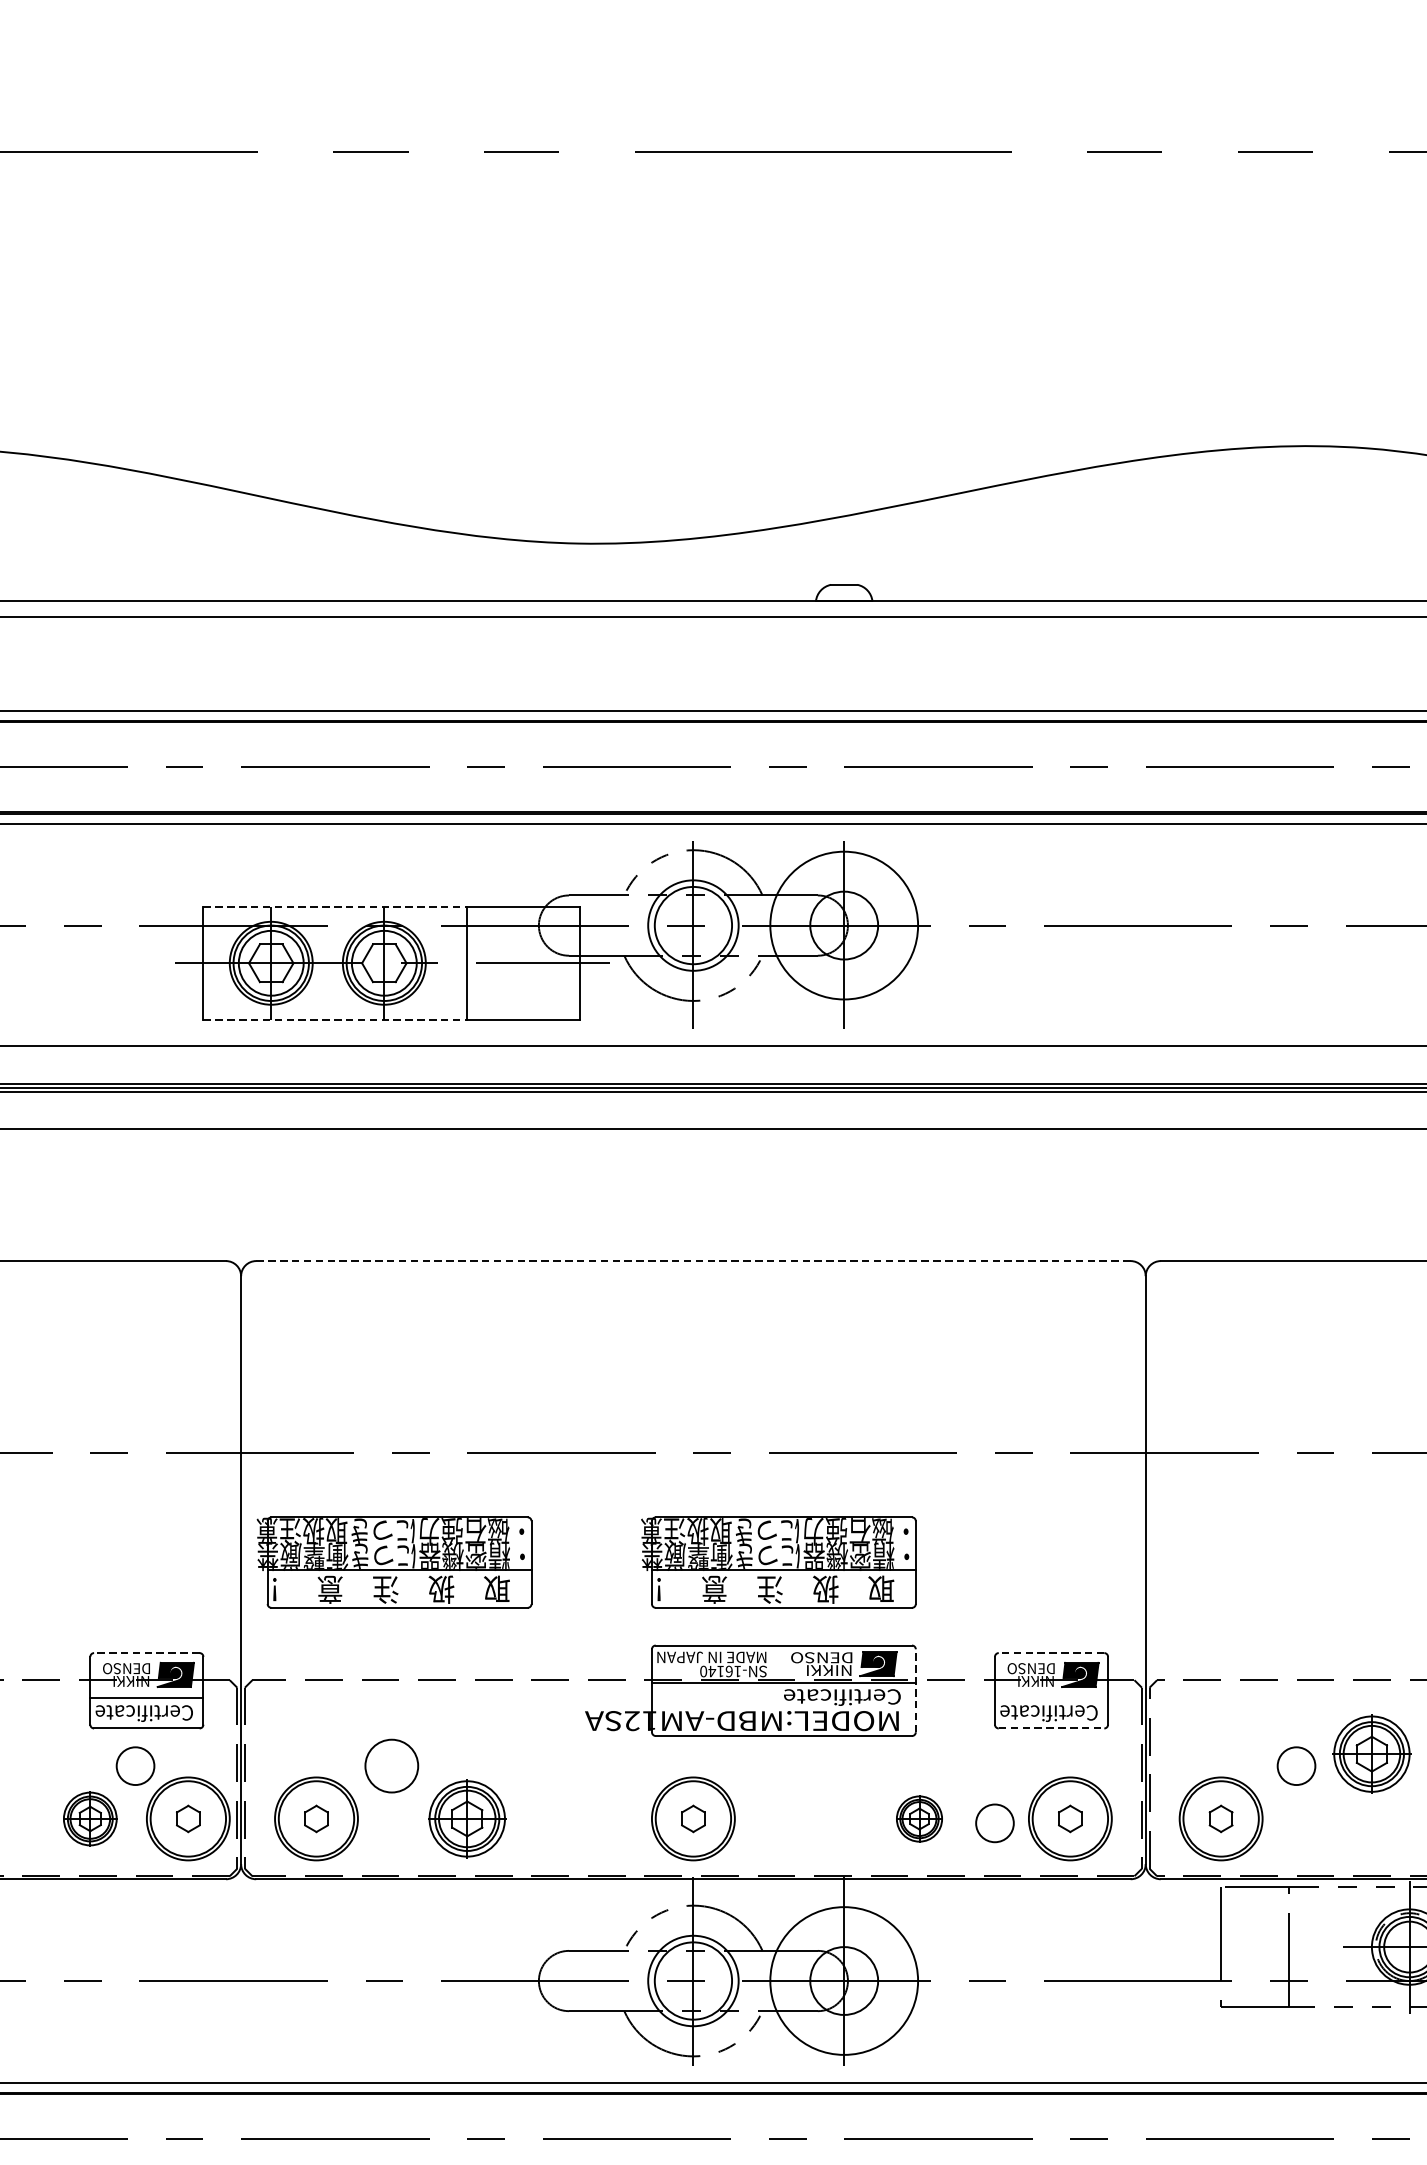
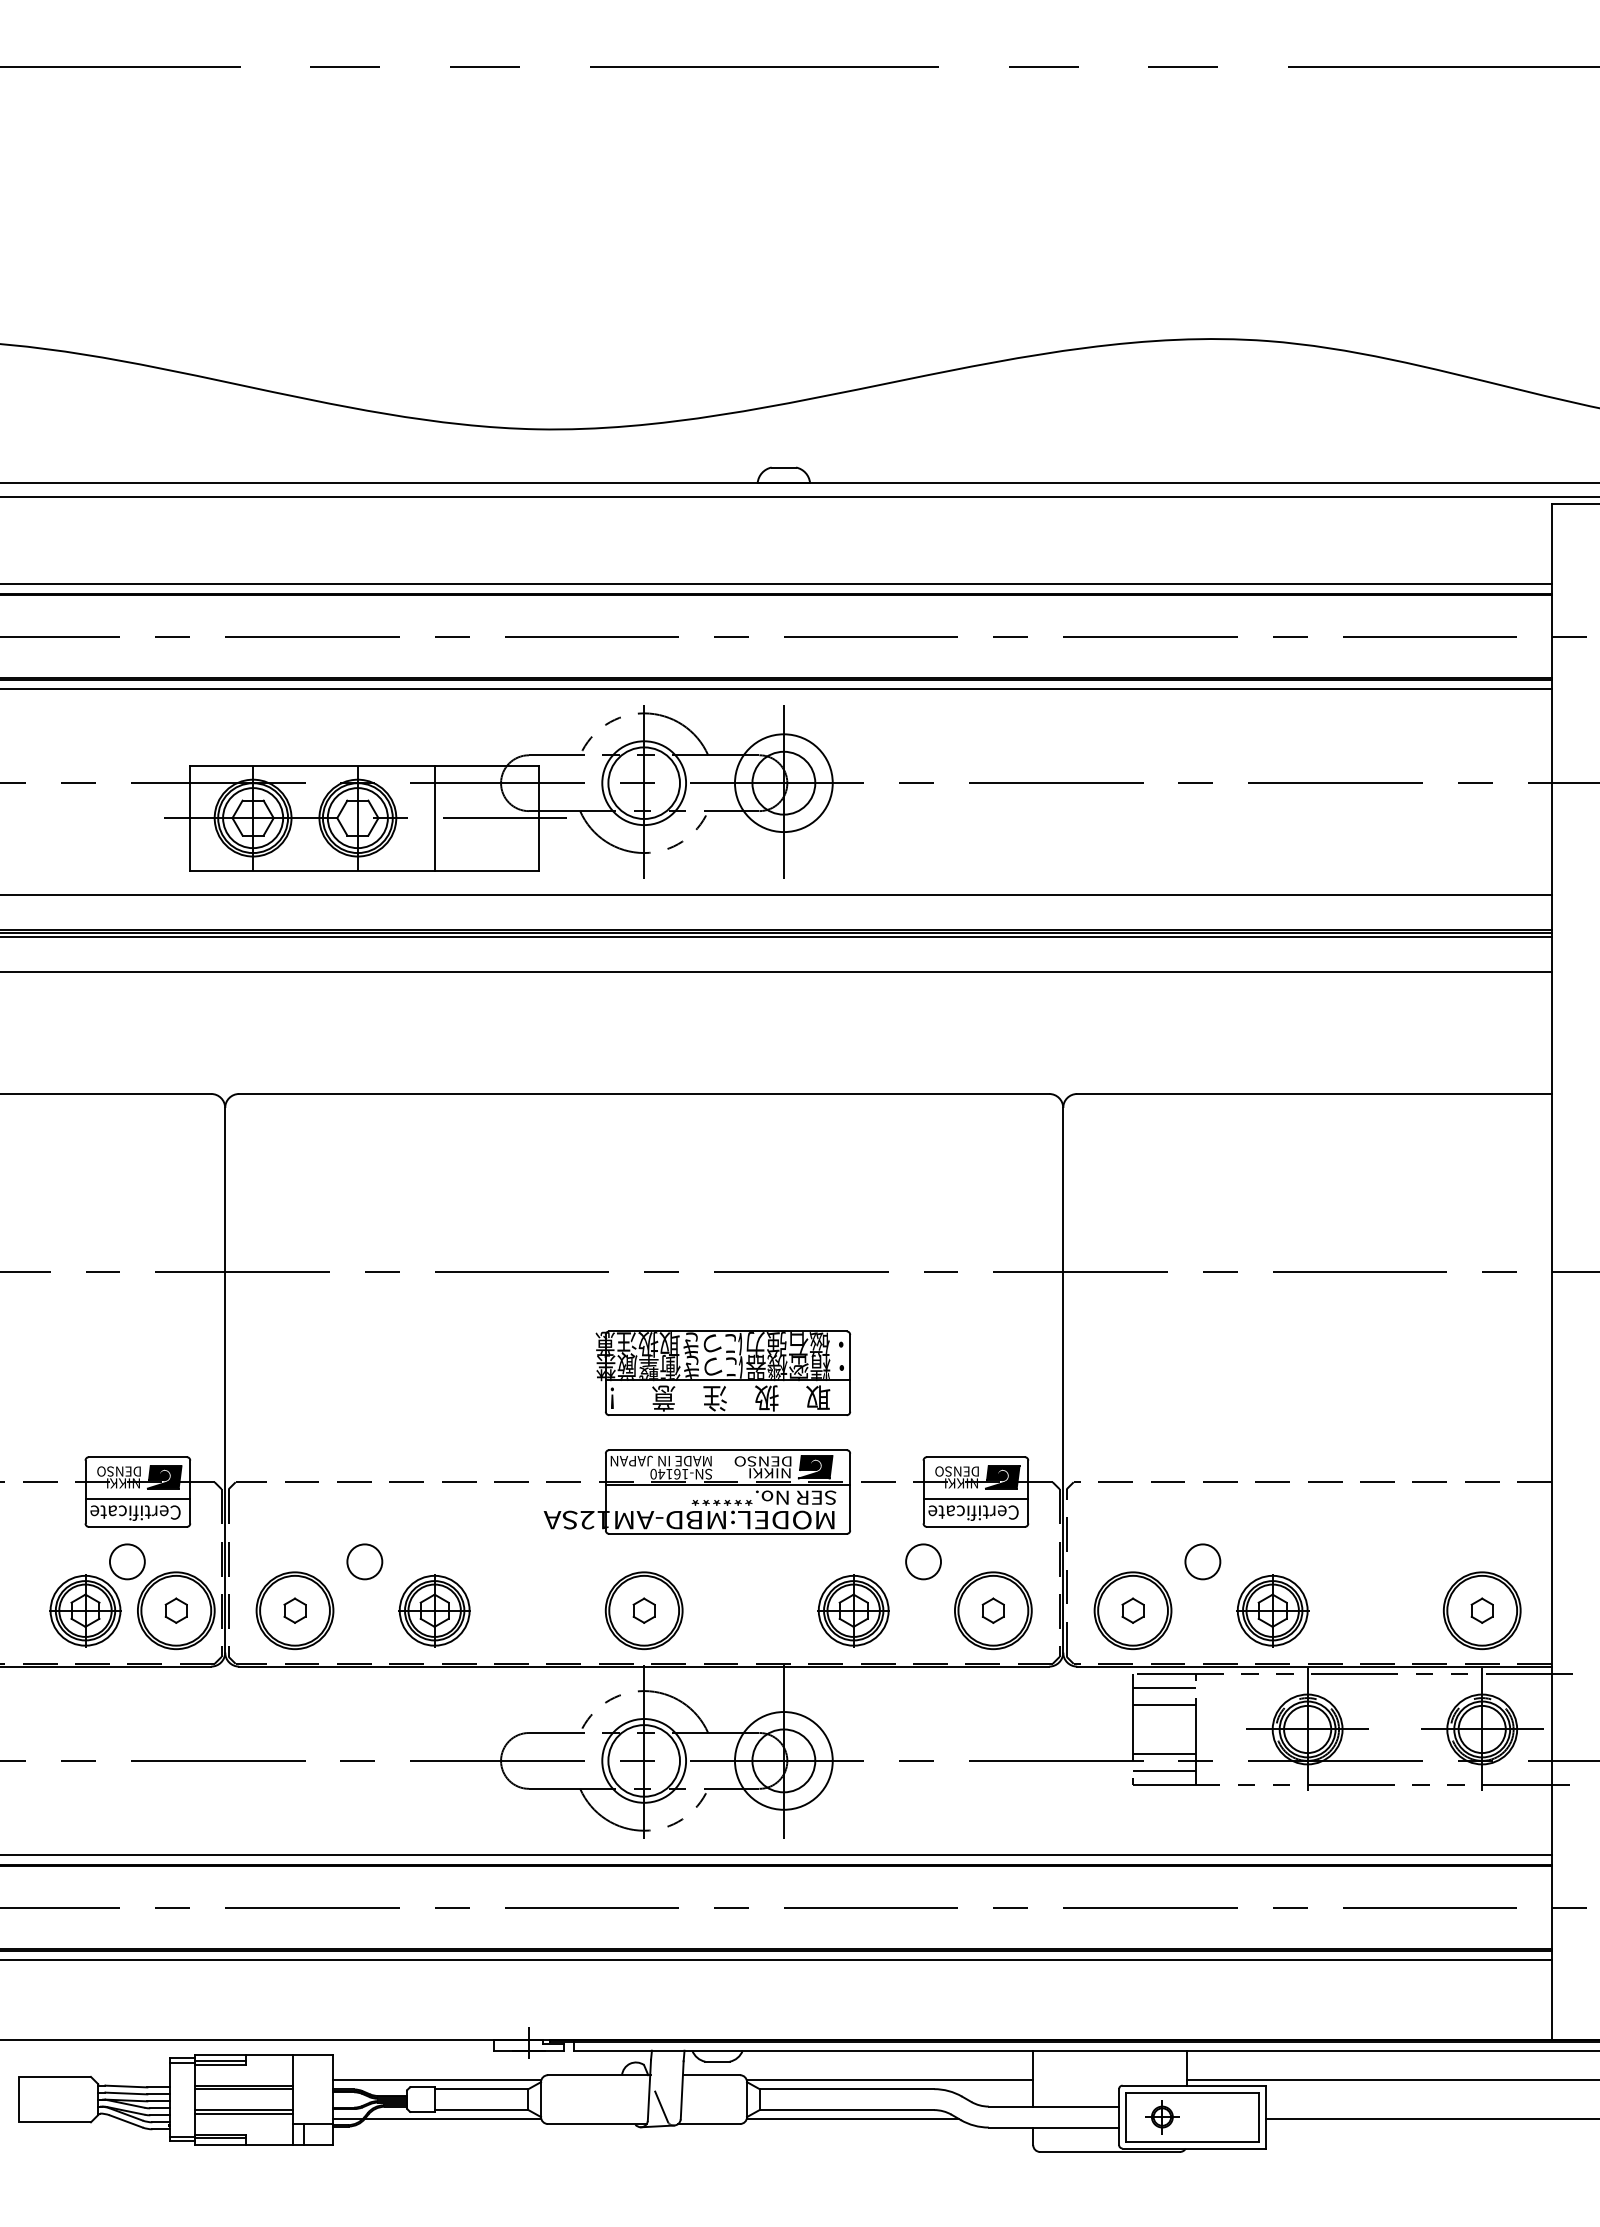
line: (335, 906) -> (312, 765), dashed -> solid
circle: (843, 925) -> (783, 783), size x0.71
line: (335, 1019) -> (312, 870), dashed -> solid
line: (692, 1260) -> (643, 1093), dashed -> solid
part: (394, 1561) -> (367, 1372), removed
line: (146, 1653) -> (137, 1457), dashed -> solid
line: (1051, 1653) -> (975, 1457), dashed -> solid
line: (916, 1690) -> (850, 1491), dashed -> solid
text: (822, 1697) -> (763, 1498), Certificate -> SER No.******
line: (1051, 1698) -> (975, 1499), added
line: (1051, 1727) -> (975, 1526), dashed -> solid
part: (1371, 1753) -> (1272, 1610), moved
circle: (391, 1765) -> (364, 1561), size x0.71
part: (90, 1818) -> (85, 1610), size x1.43
part: (919, 1818) -> (853, 1610), size x1.67
circle: (994, 1822) -> (923, 1561), moved
line: (1255, 1901) -> (1164, 1687), added
line: (1255, 1921) -> (1164, 1705), added
line: (1255, 1973) -> (1164, 1753), added
circle: (843, 1980) -> (783, 1760), size x0.71
line: (1255, 1992) -> (1164, 1771), added

